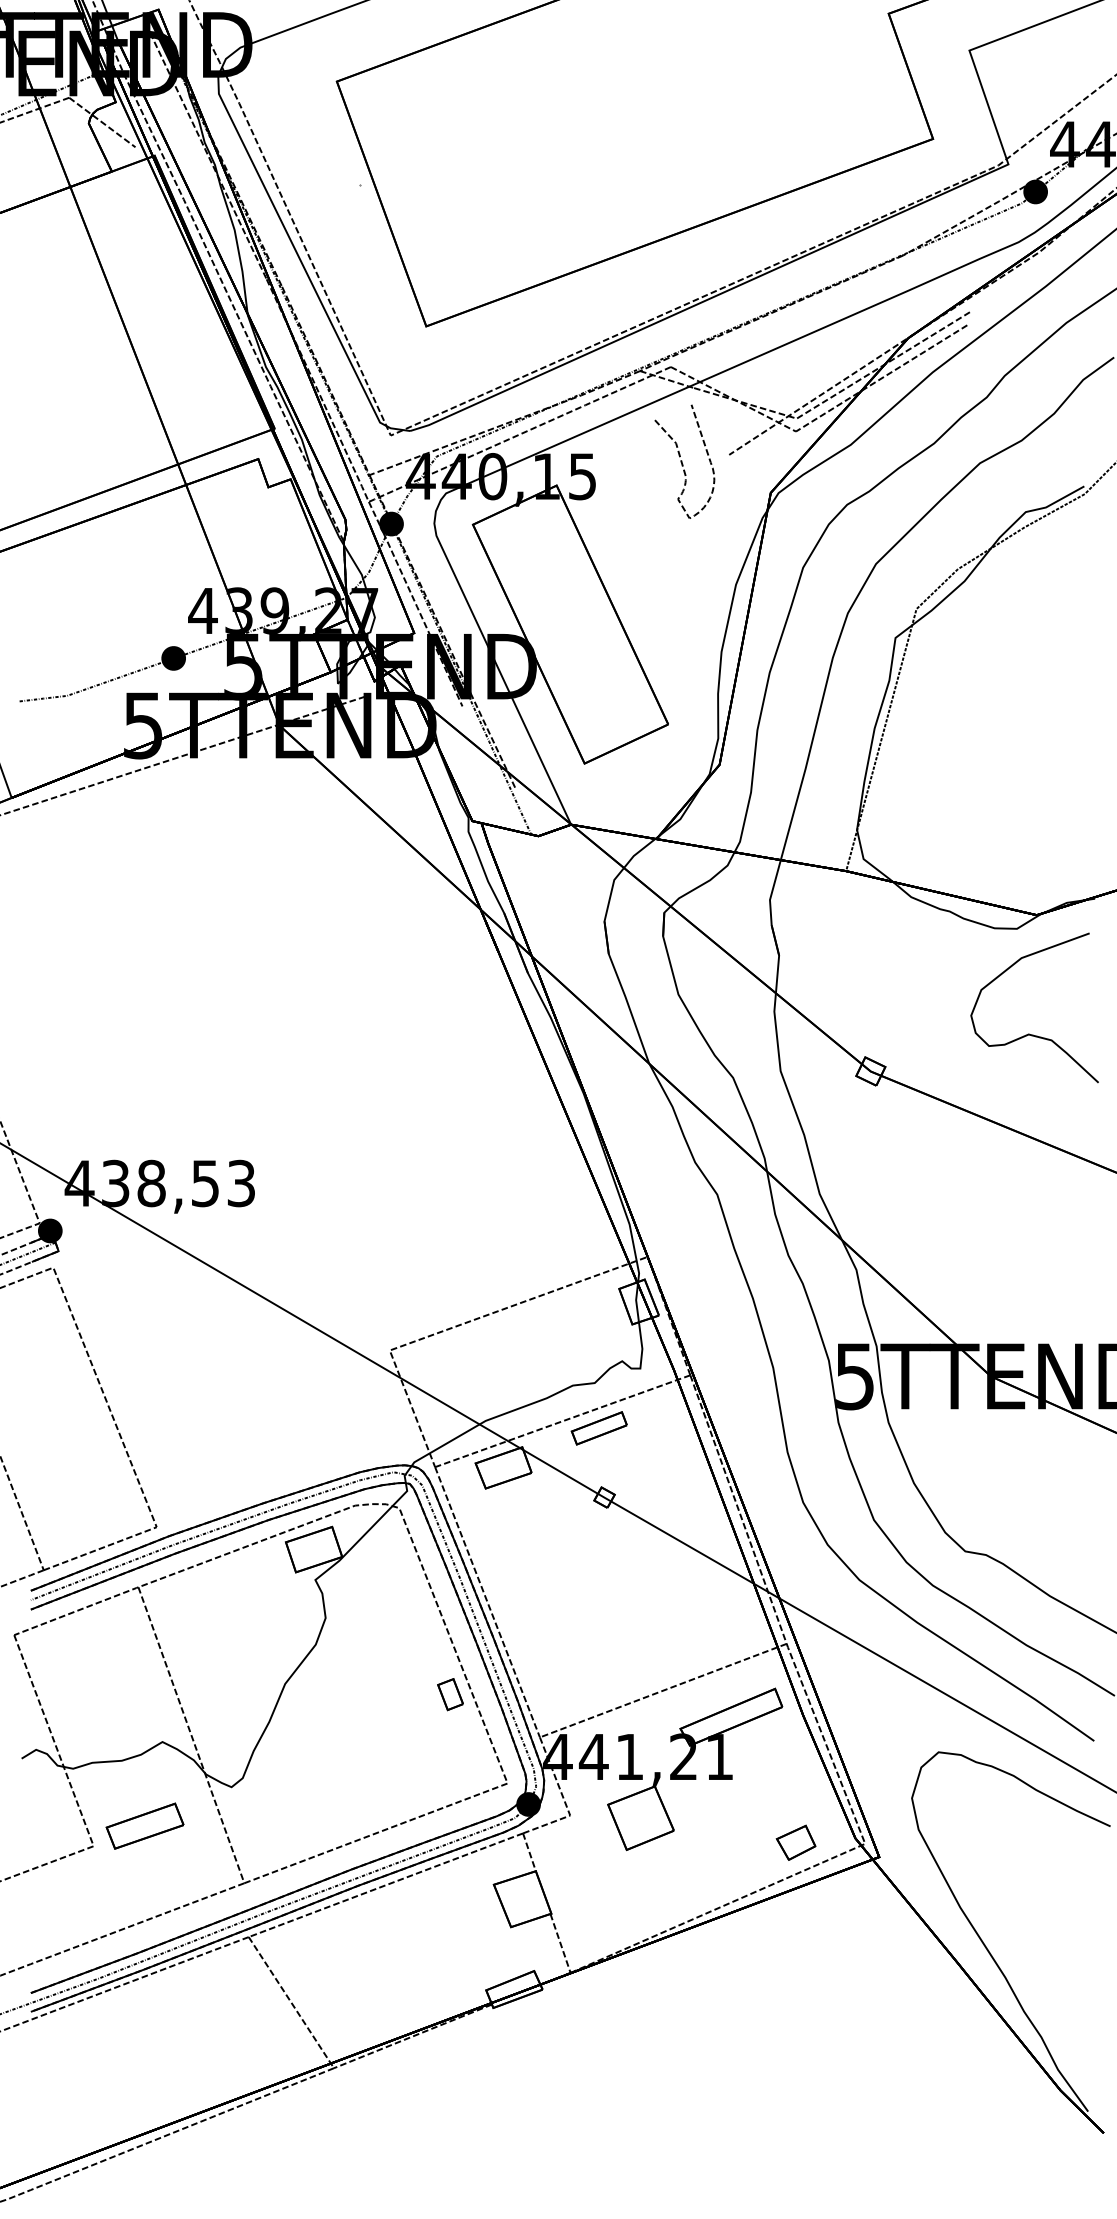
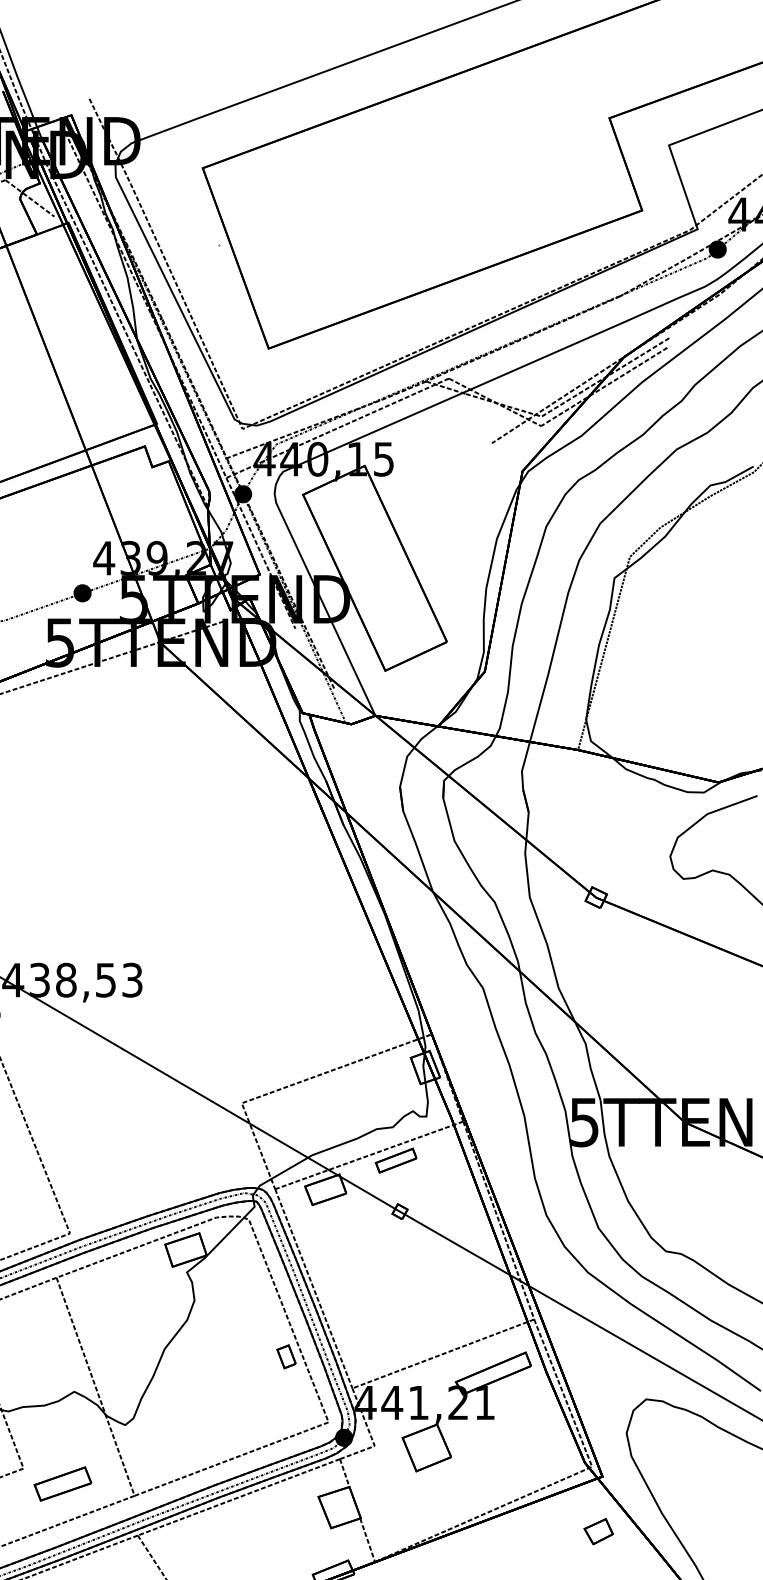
curve: (682, 461) -> (457, 448), removed
part: (144, 1825) -> (62, 1483), moved
part: (795, 1842) -> (598, 1531), moved

